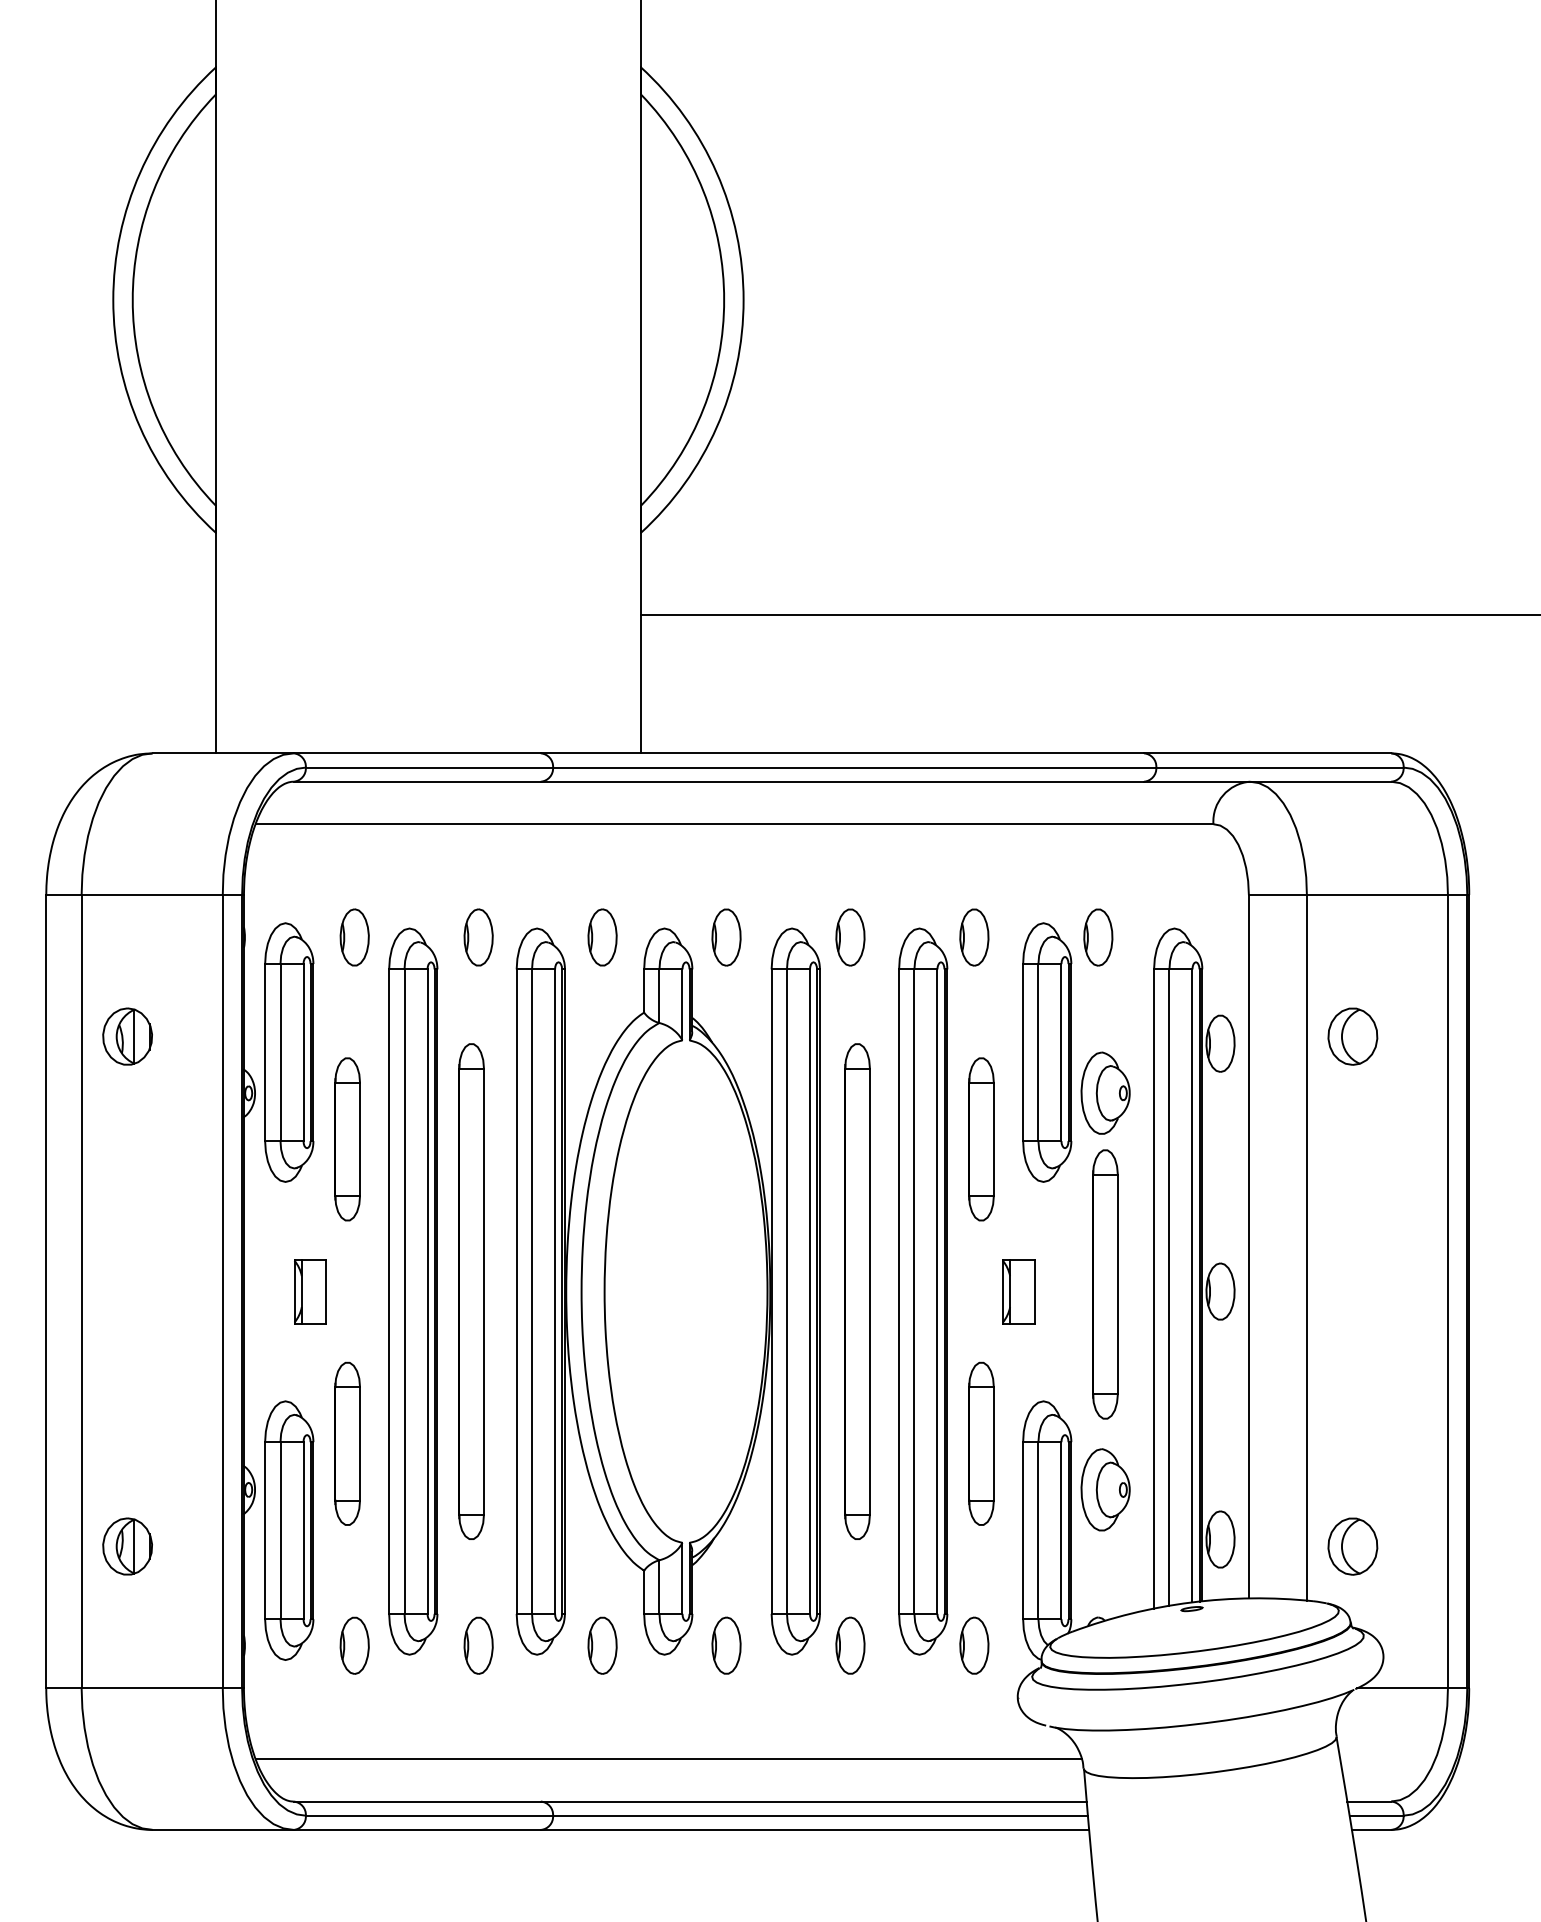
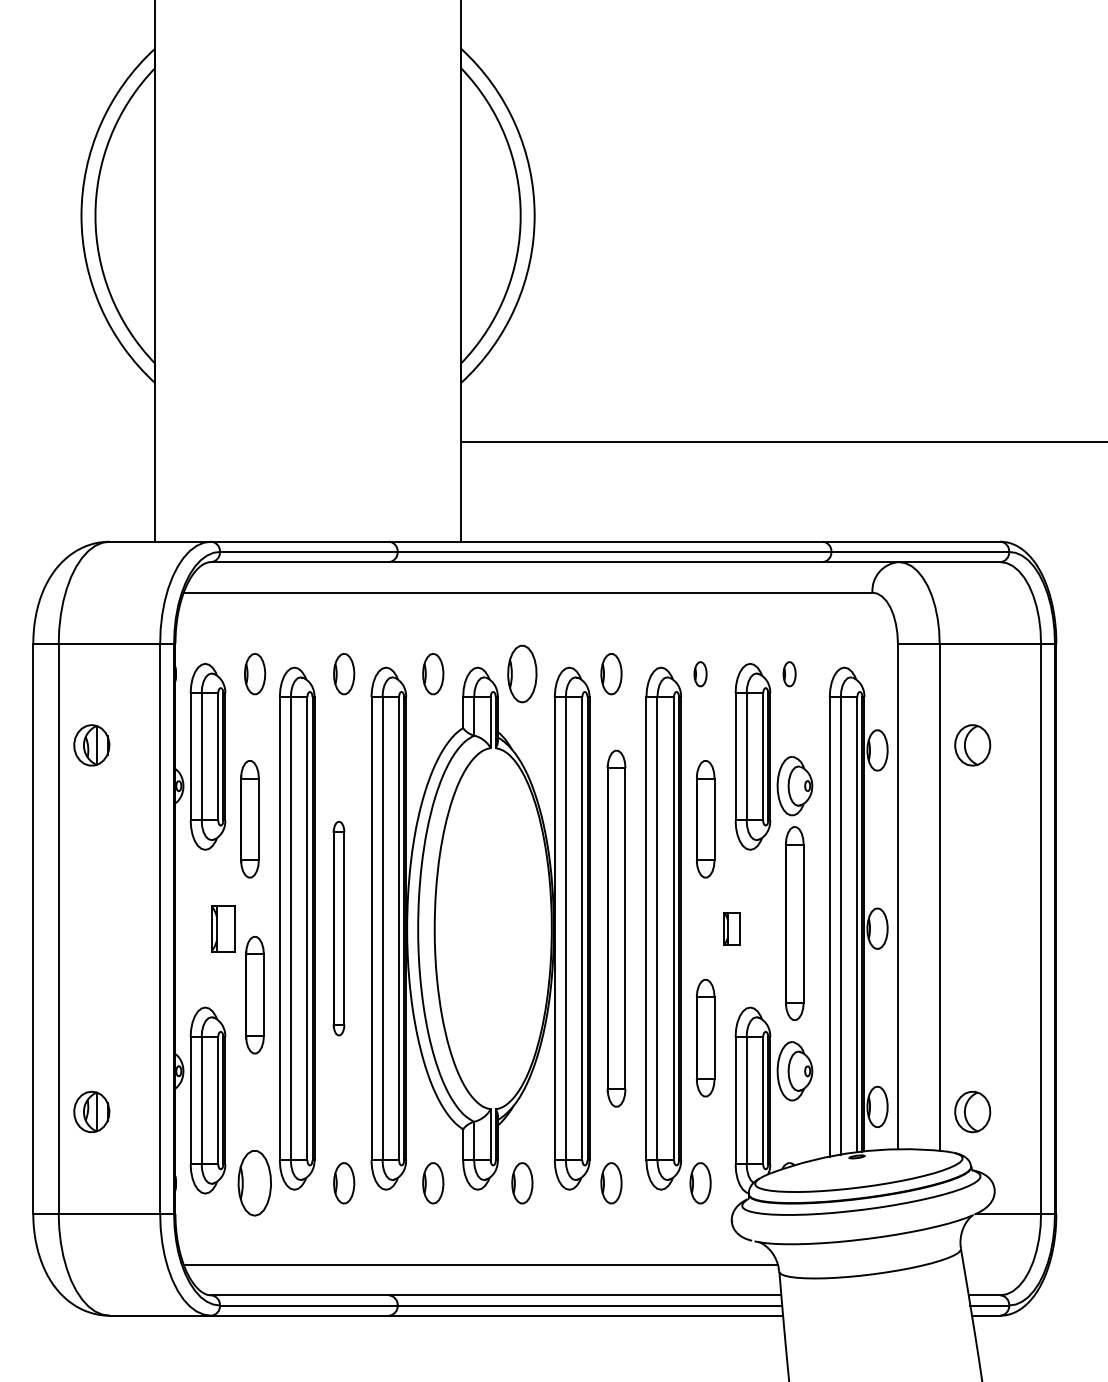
part: (726, 938) -> (522, 674), size x1.4
part: (974, 938) -> (700, 674), size x0.6
part: (1098, 938) -> (789, 674), size x0.6
part: (470, 1291) -> (338, 928), size x0.6
part: (1018, 1291) -> (732, 928), size x0.7
part: (346, 1444) -> (254, 995), moved
part: (355, 1646) -> (255, 1183), size x1.6

